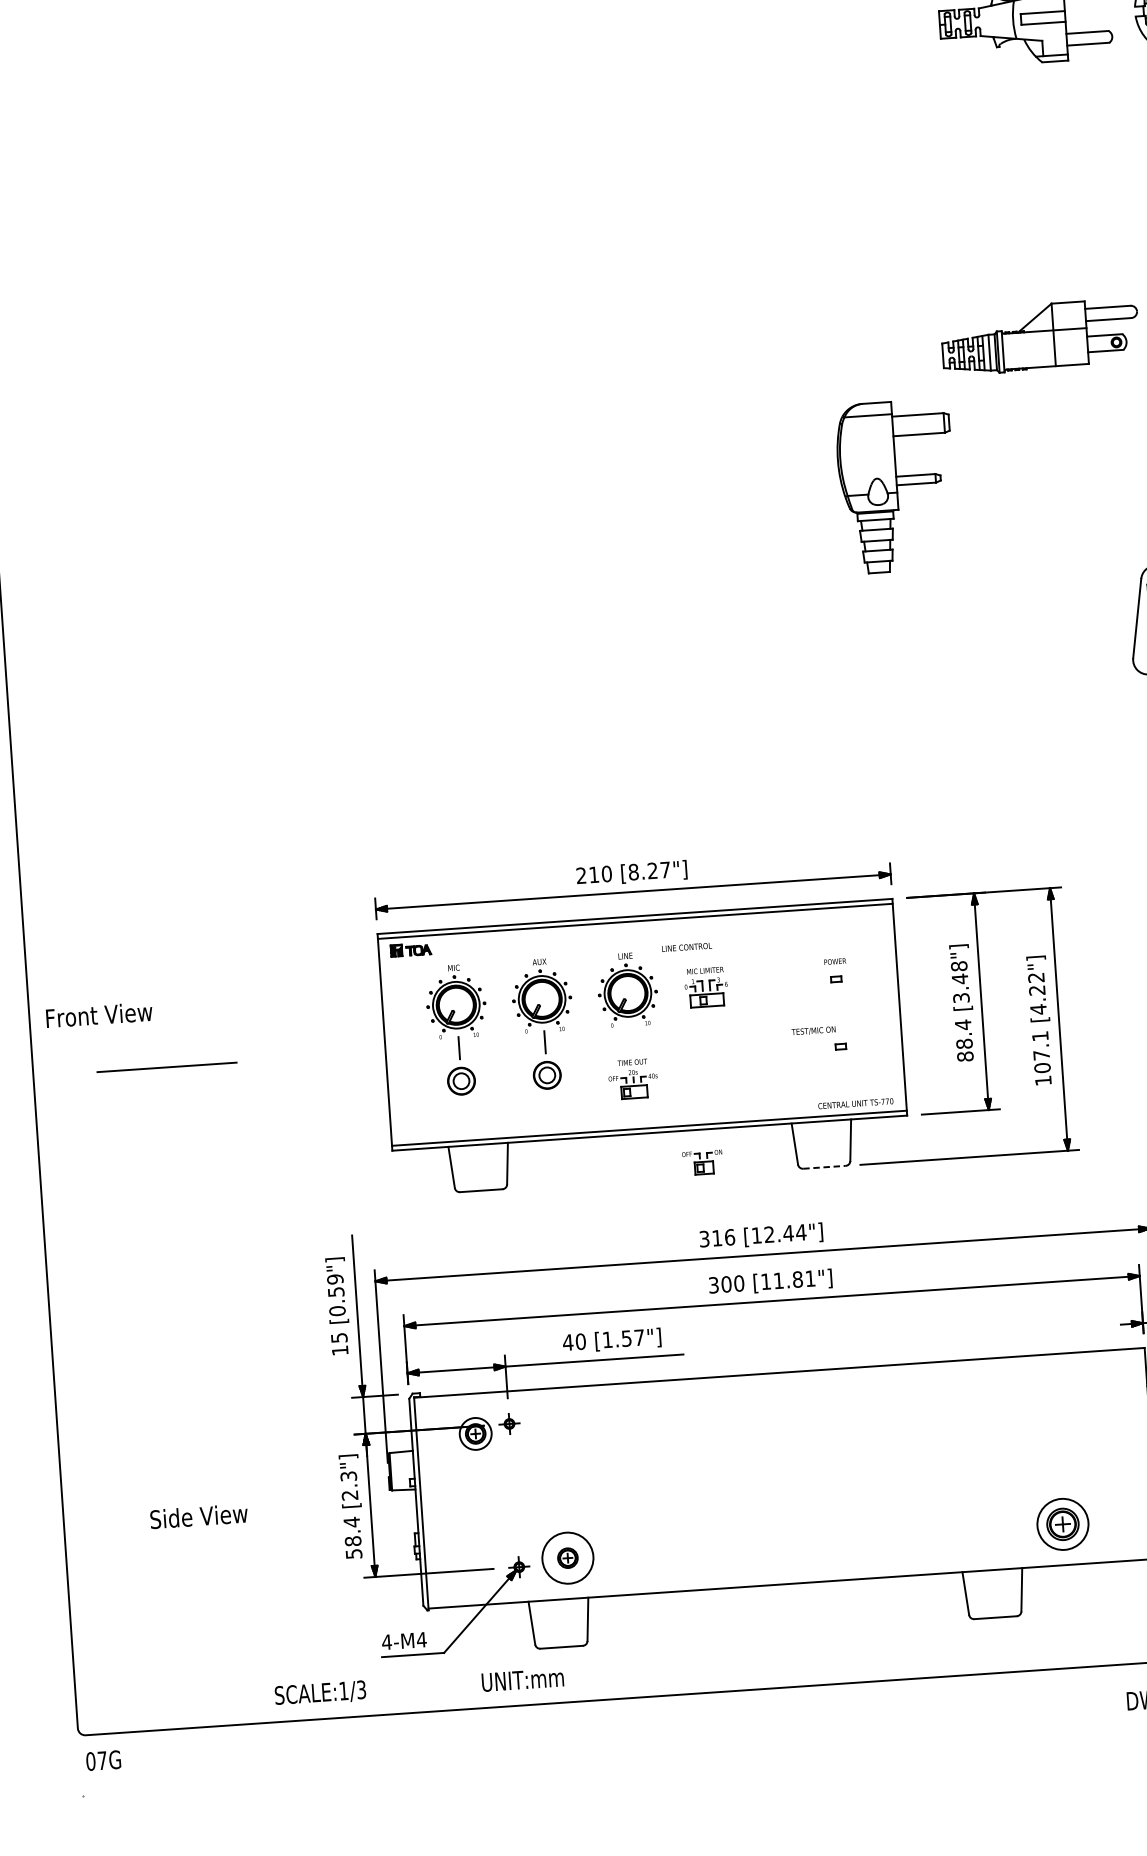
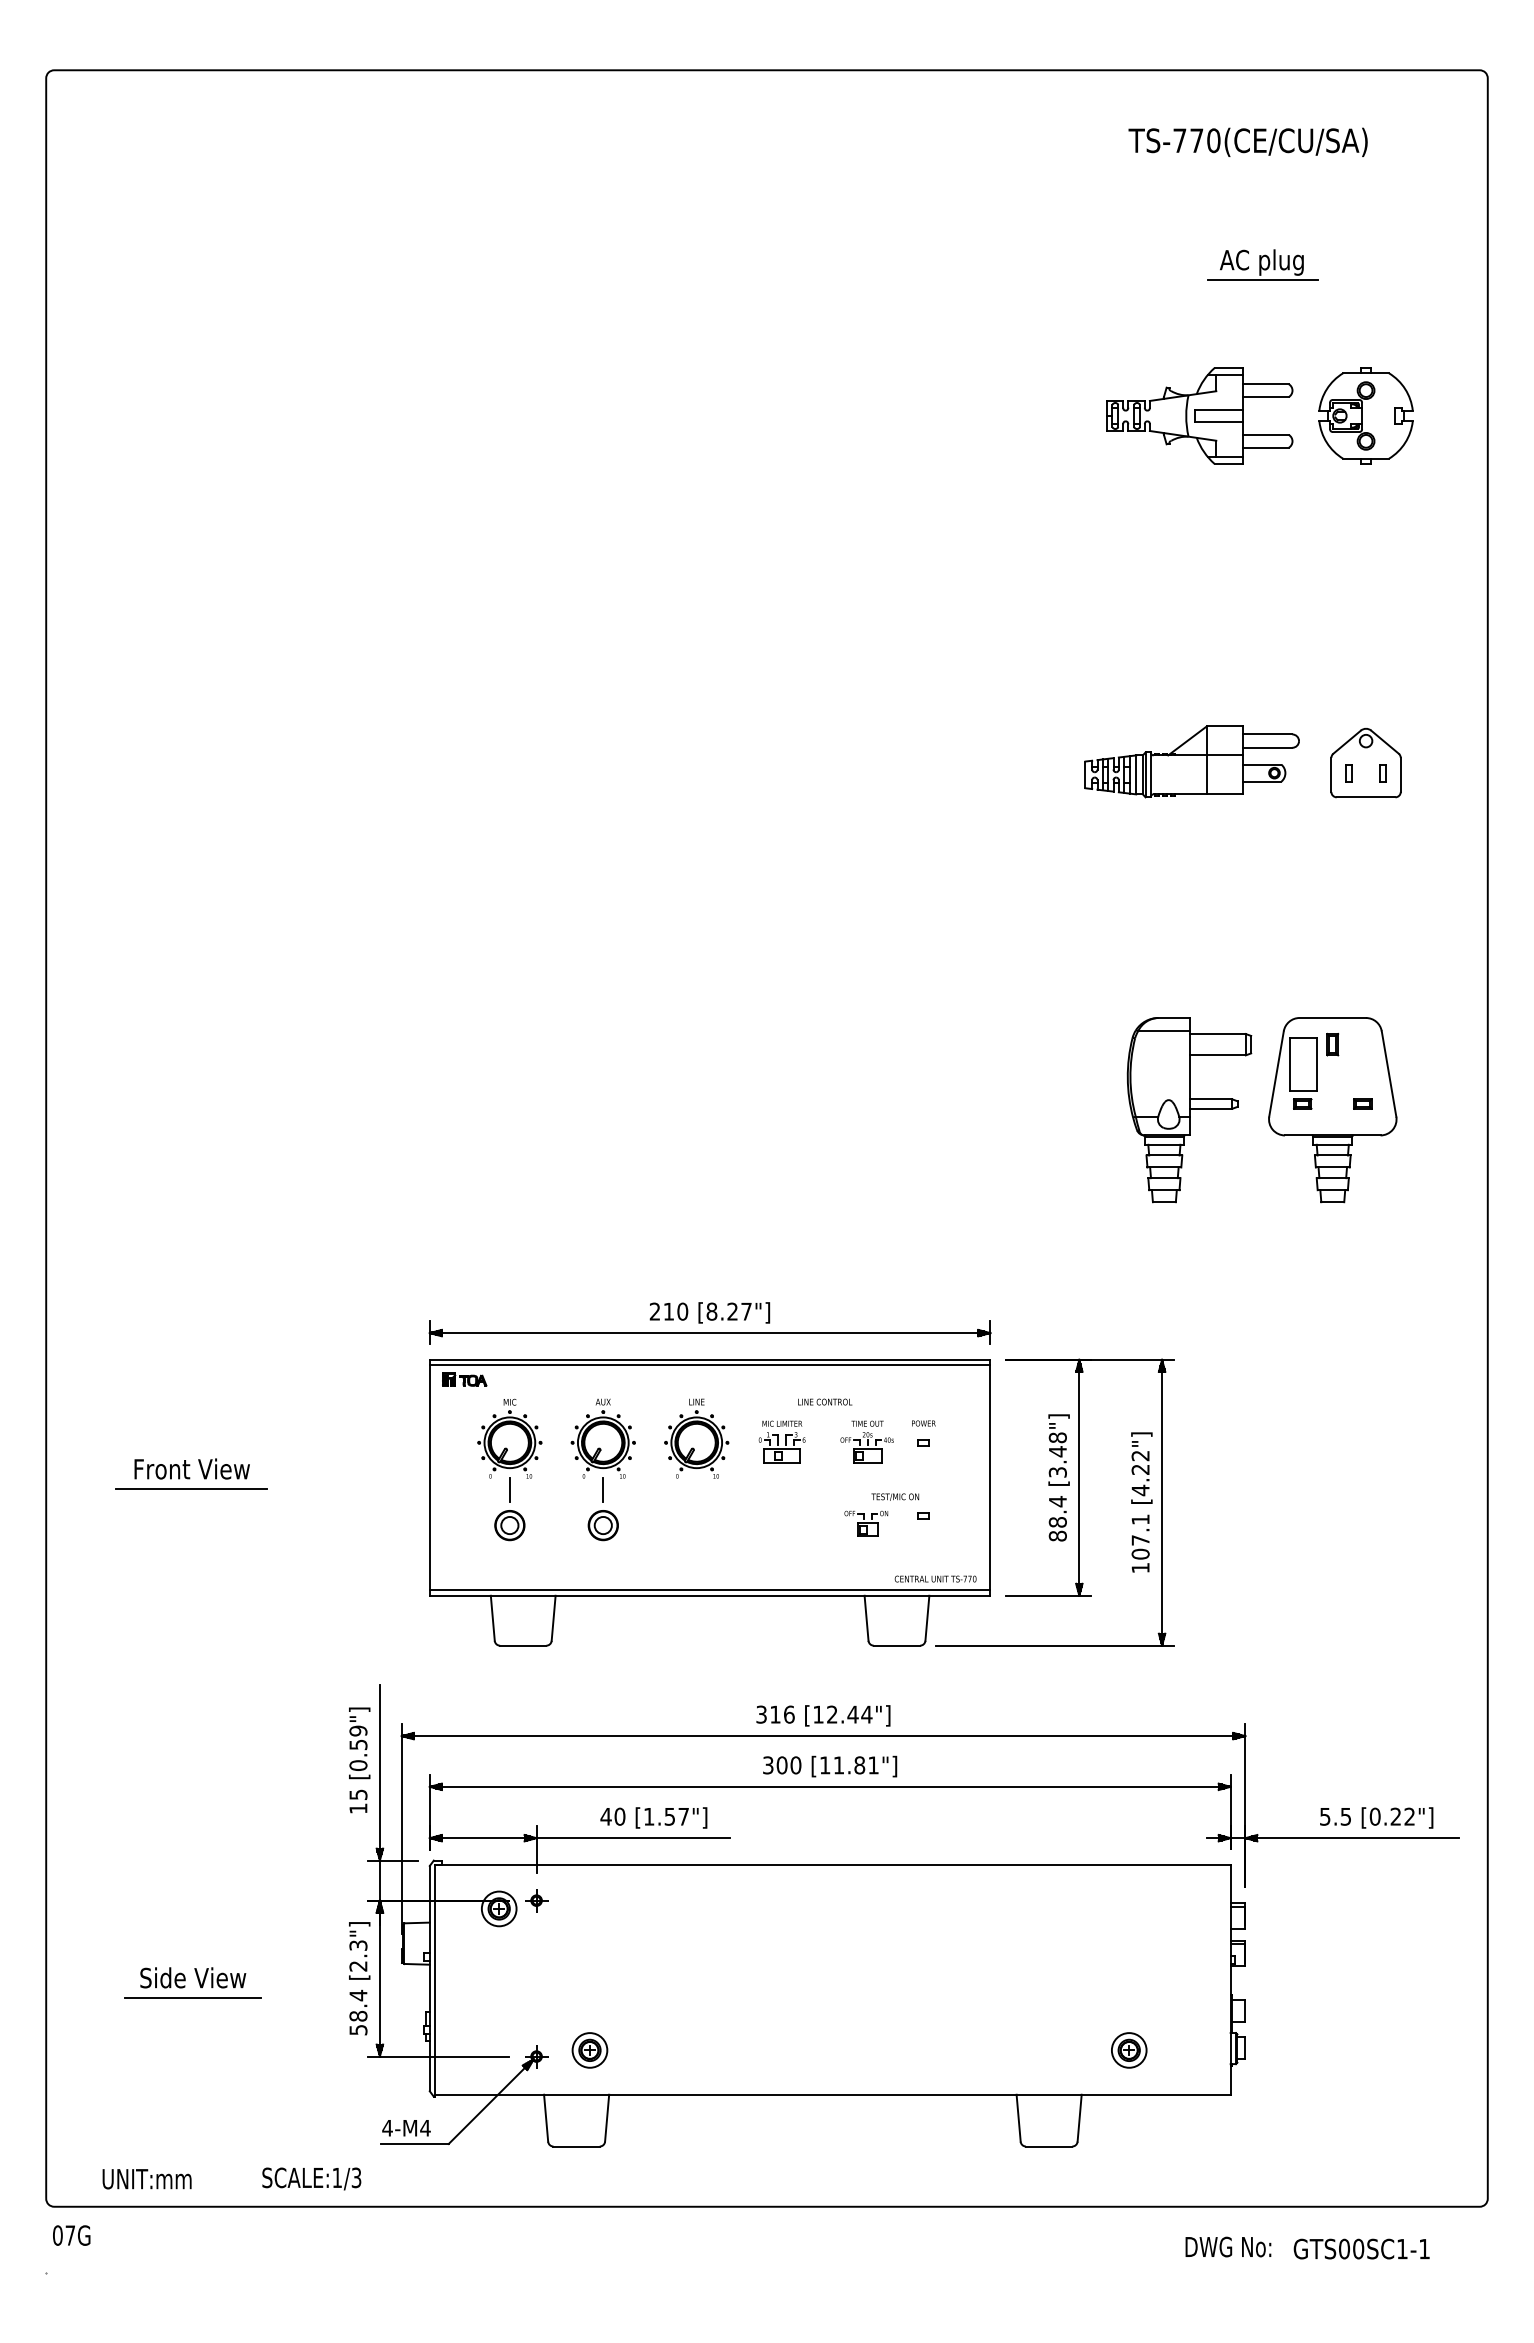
part: (896, 486) -> (1189, 1110), moved
text: (687, 946) -> (825, 1401), moved
text: (98, 1014) -> (191, 1468), moved
part: (632, 1078) -> (866, 1441), moved
part: (702, 1162) -> (866, 1523), moved
line: (824, 1167) -> (897, 1645), dashed -> solid
part: (1063, 1524) -> (1129, 2050), size x0.62
line: (199, 1534) -> (192, 1997), added
circle: (567, 1558) -> (589, 2050), size x0.62
text: (522, 1680) -> (146, 2179), moved

